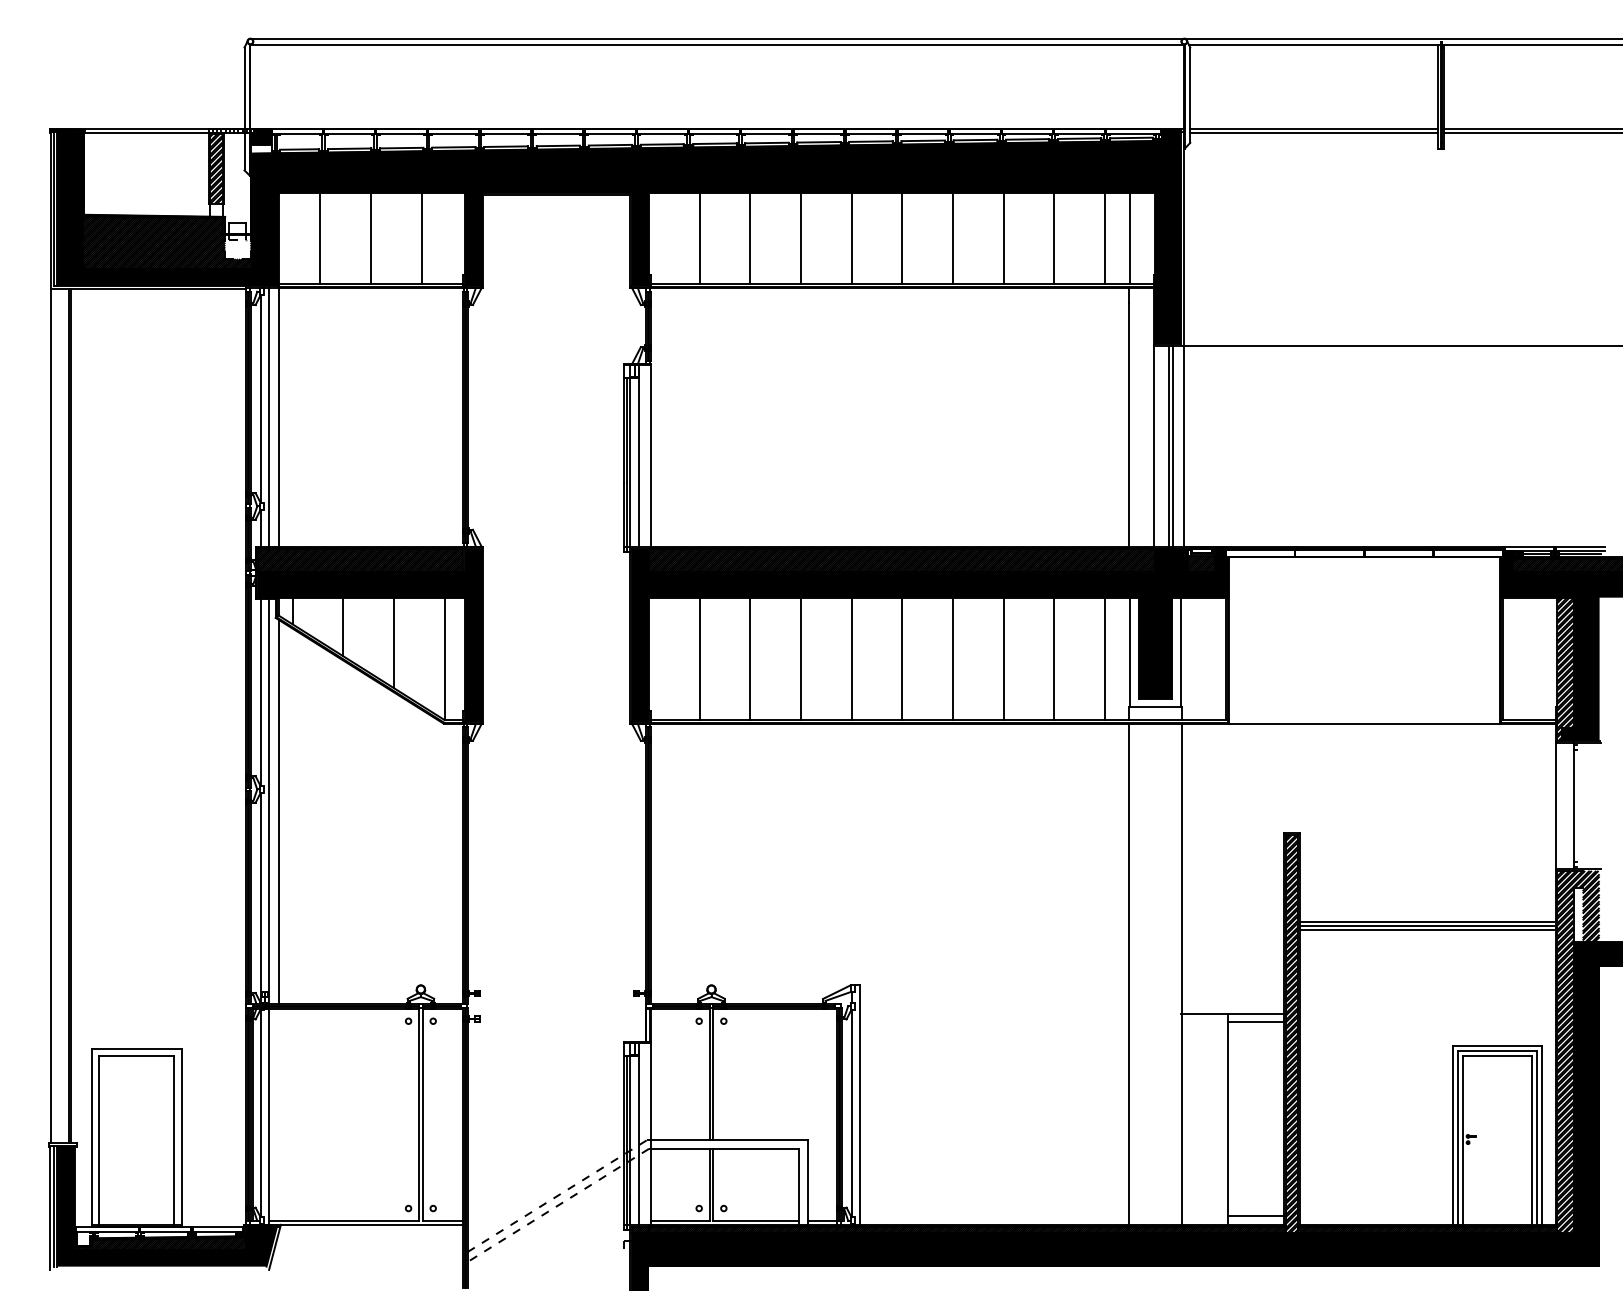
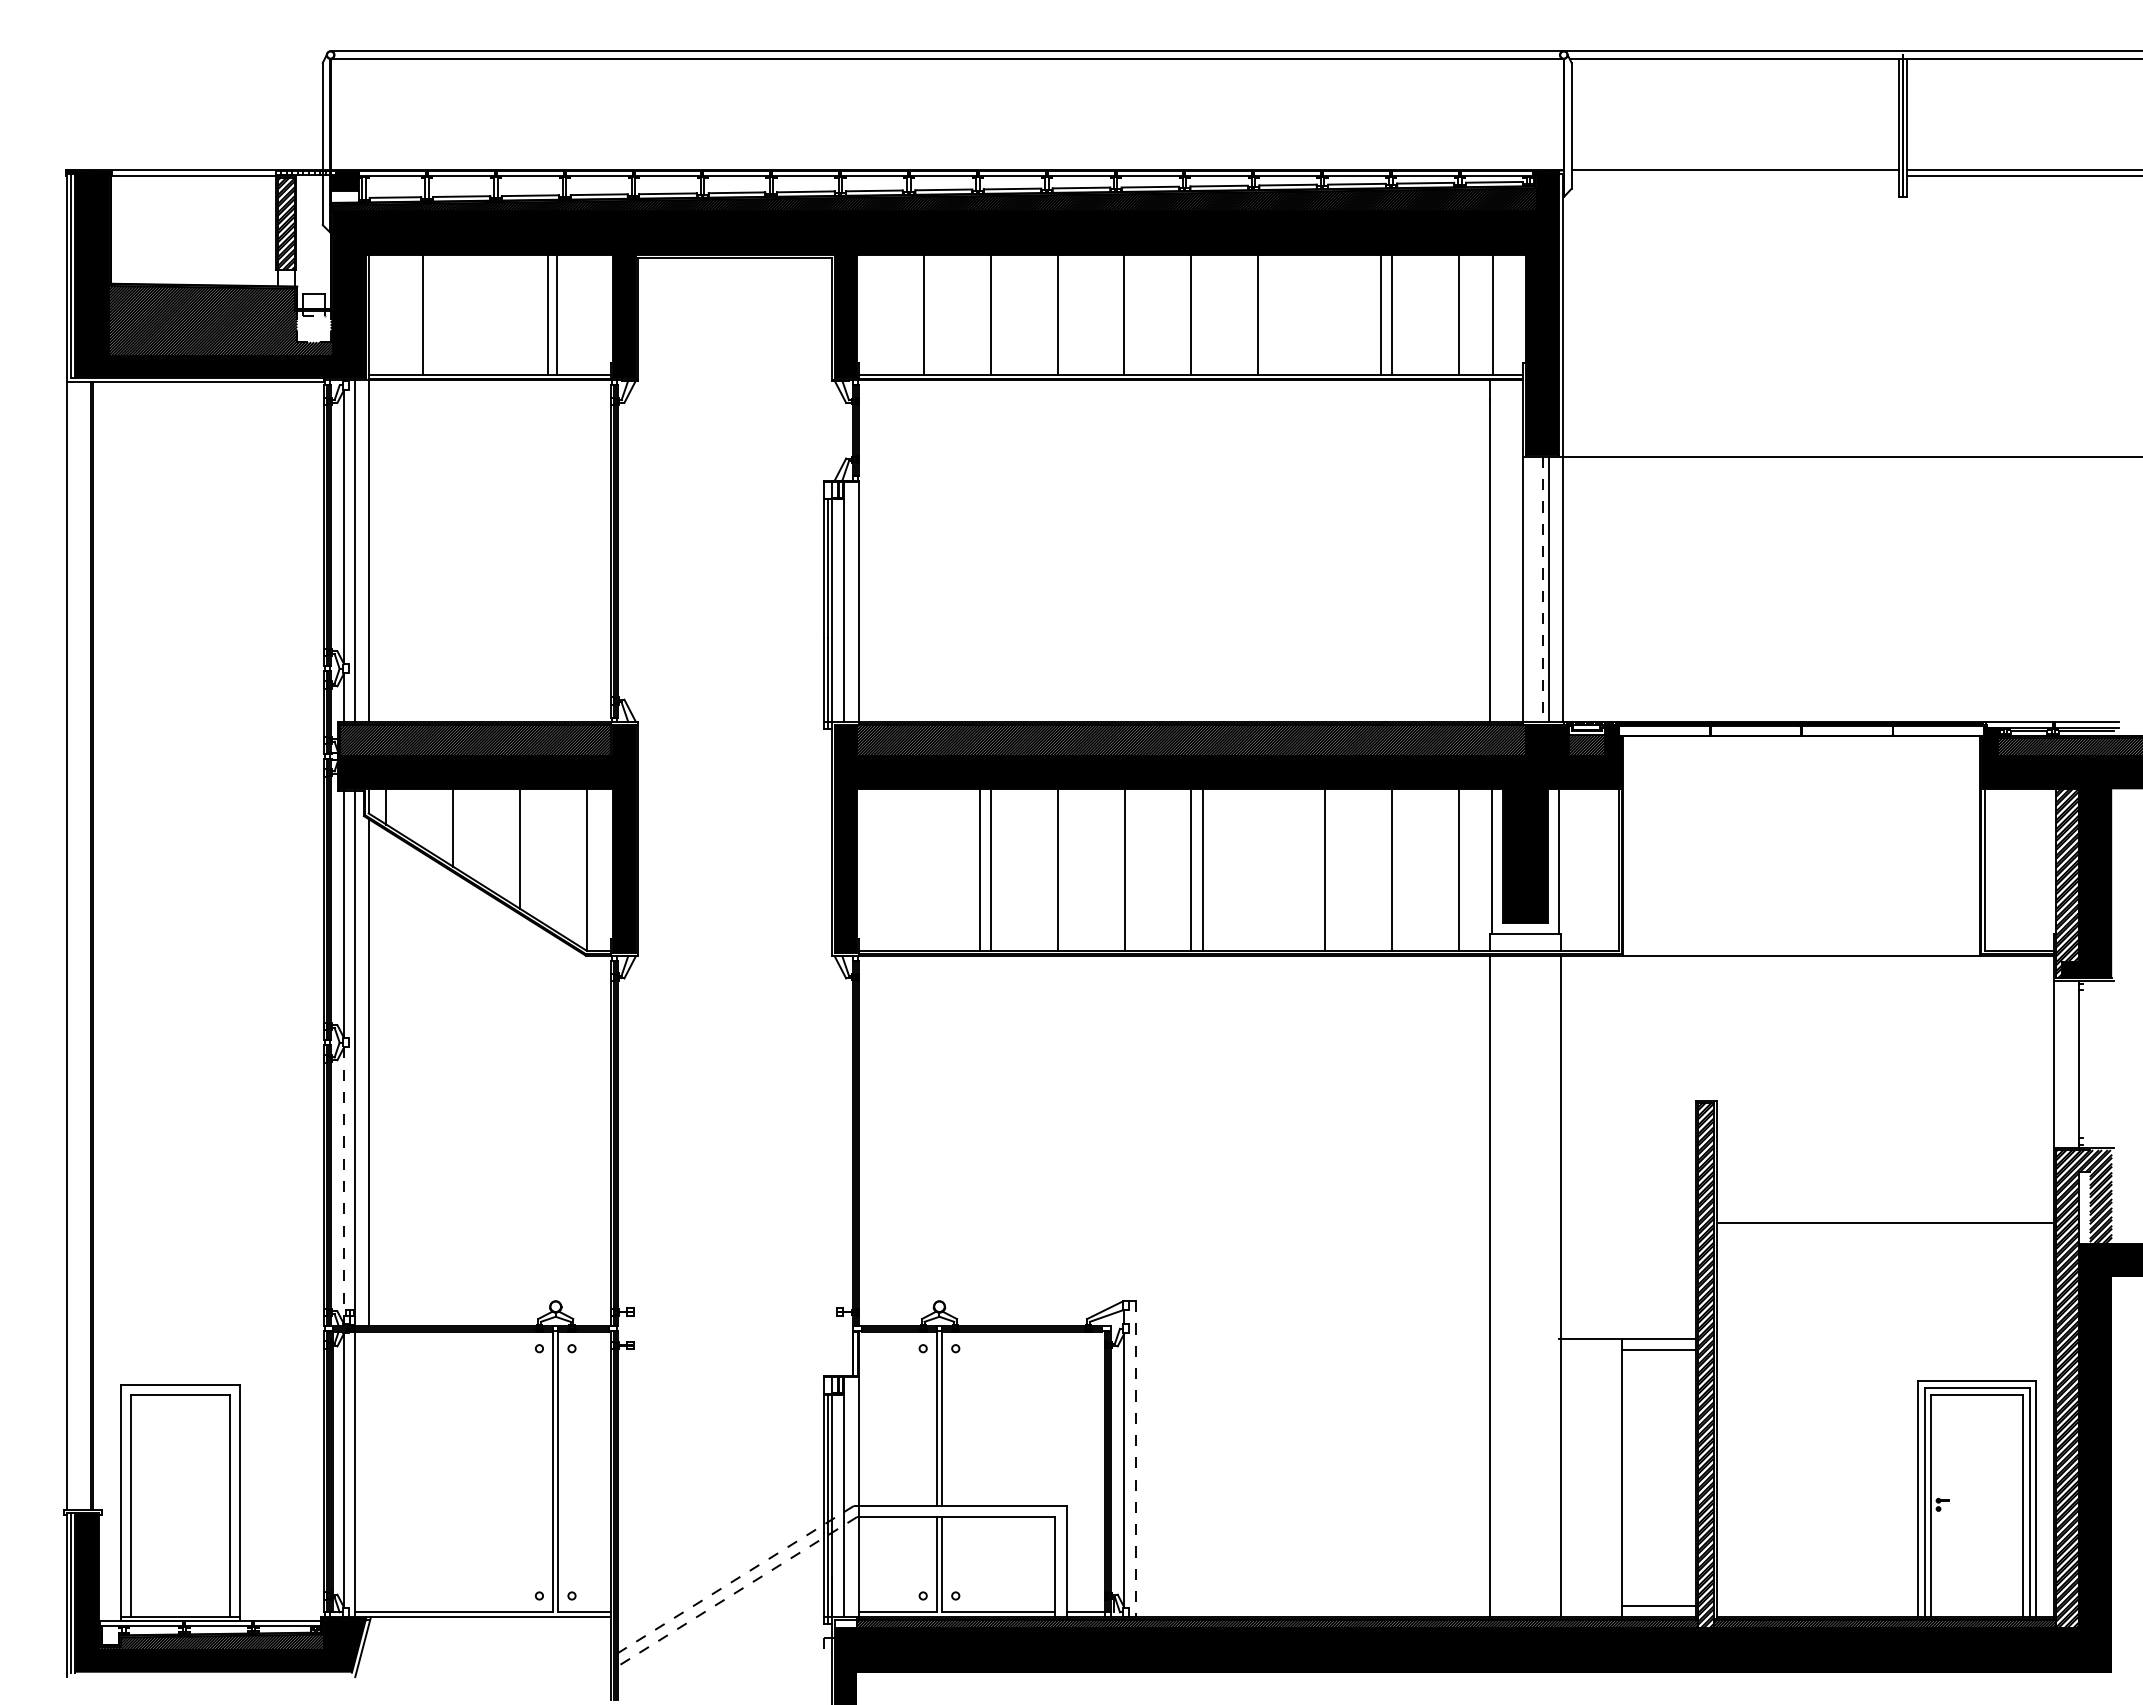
line: (1314, 133) -> (1735, 176), removed
line: (370, 238) -> (547, 315), moved
line: (1003, 238) -> (1381, 315), moved
line: (1168, 446) -> (1543, 589), solid -> dashed
line: (699, 659) -> (979, 870), moved
line: (953, 659) -> (1203, 870), moved
line: (260, 897) -> (344, 1185), solid -> dashed
line: (1427, 921) -> (1884, 1217), removed
line: (1427, 930) -> (1884, 1228), removed
line: (859, 1105) -> (1135, 1459), solid -> dashed
hatch: (640, 1230) -> (845, 1624), removed

